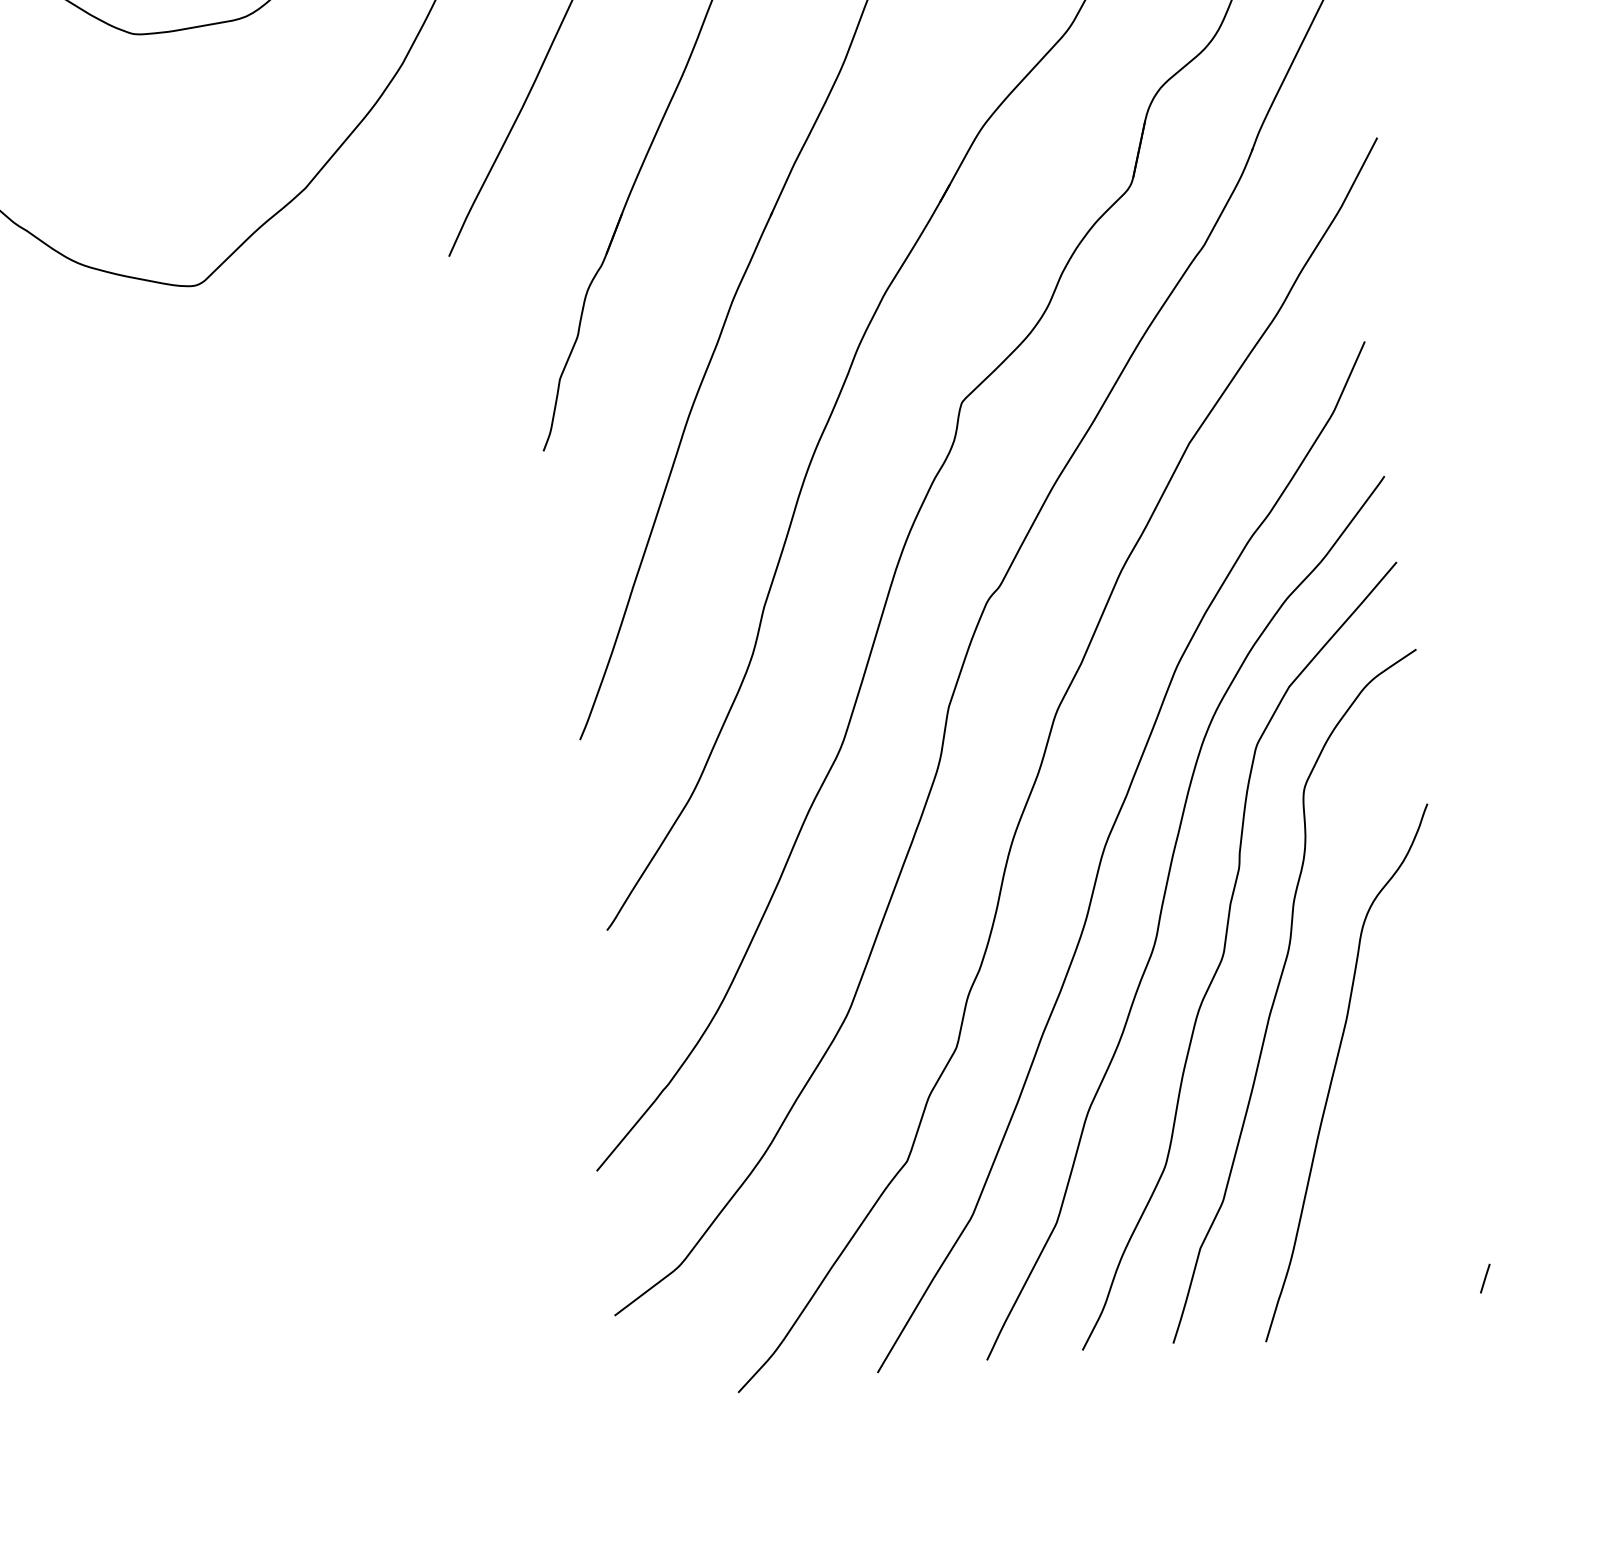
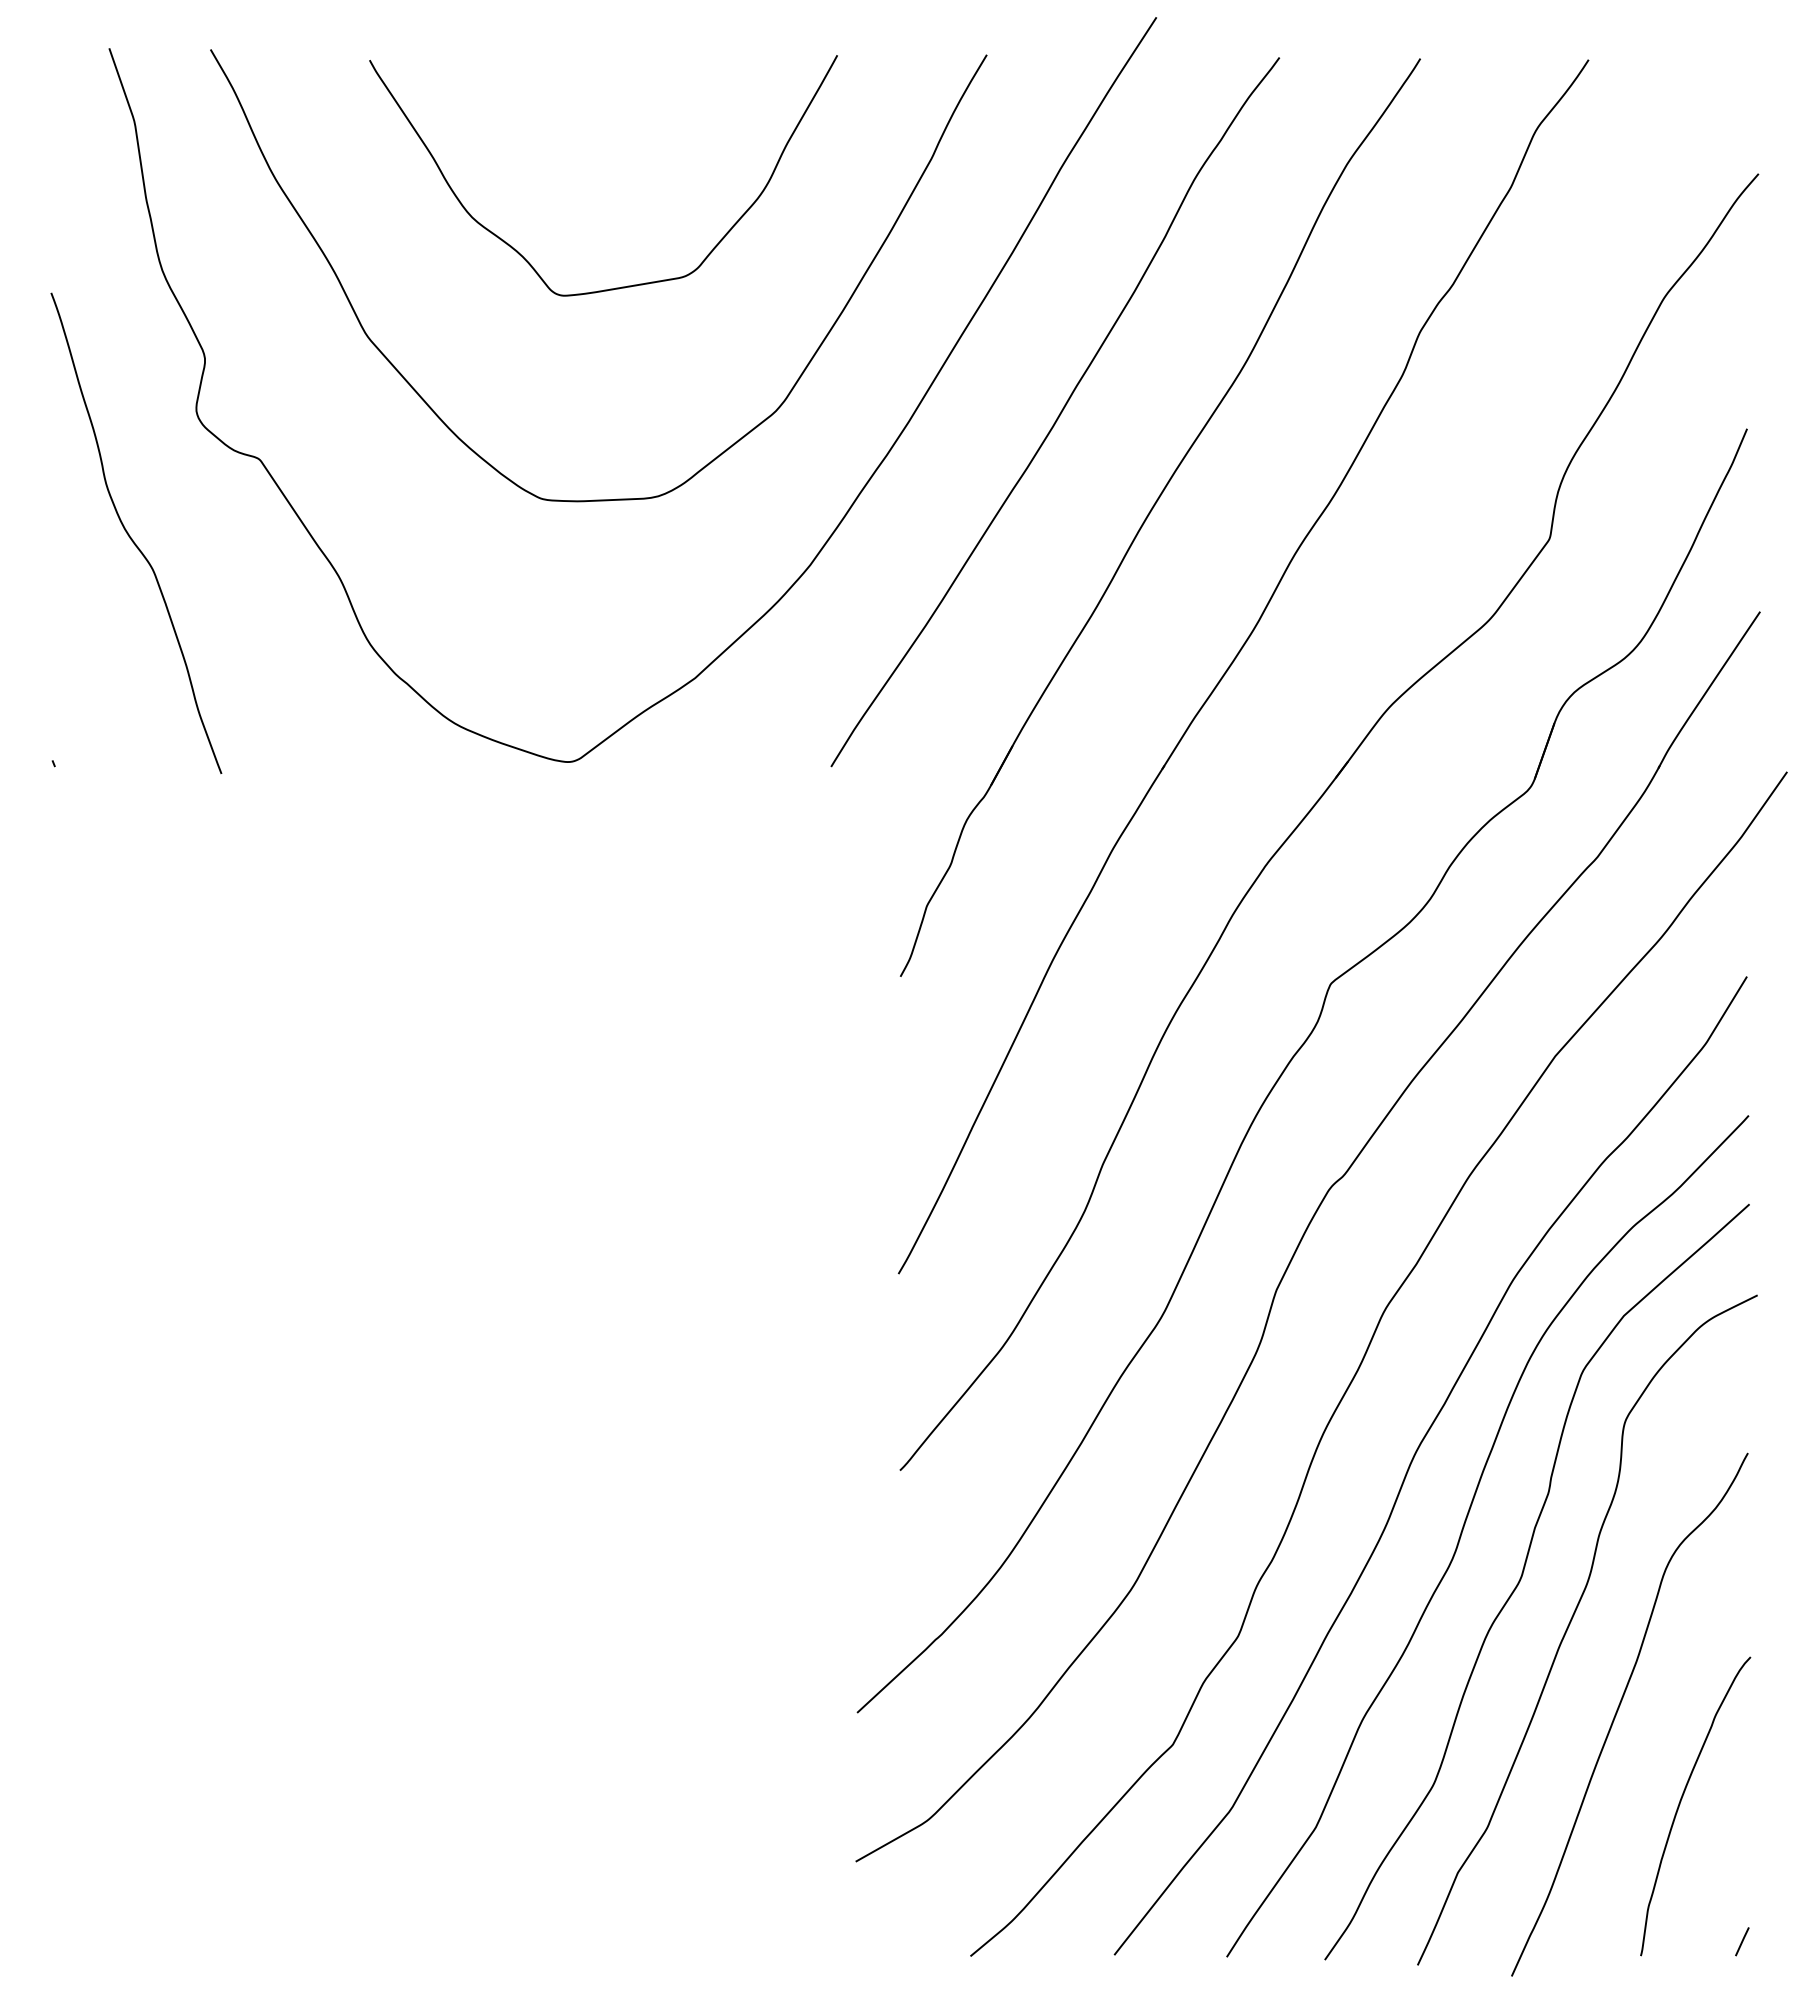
curve: (1408, 1148) -> (1682, 1799), added

